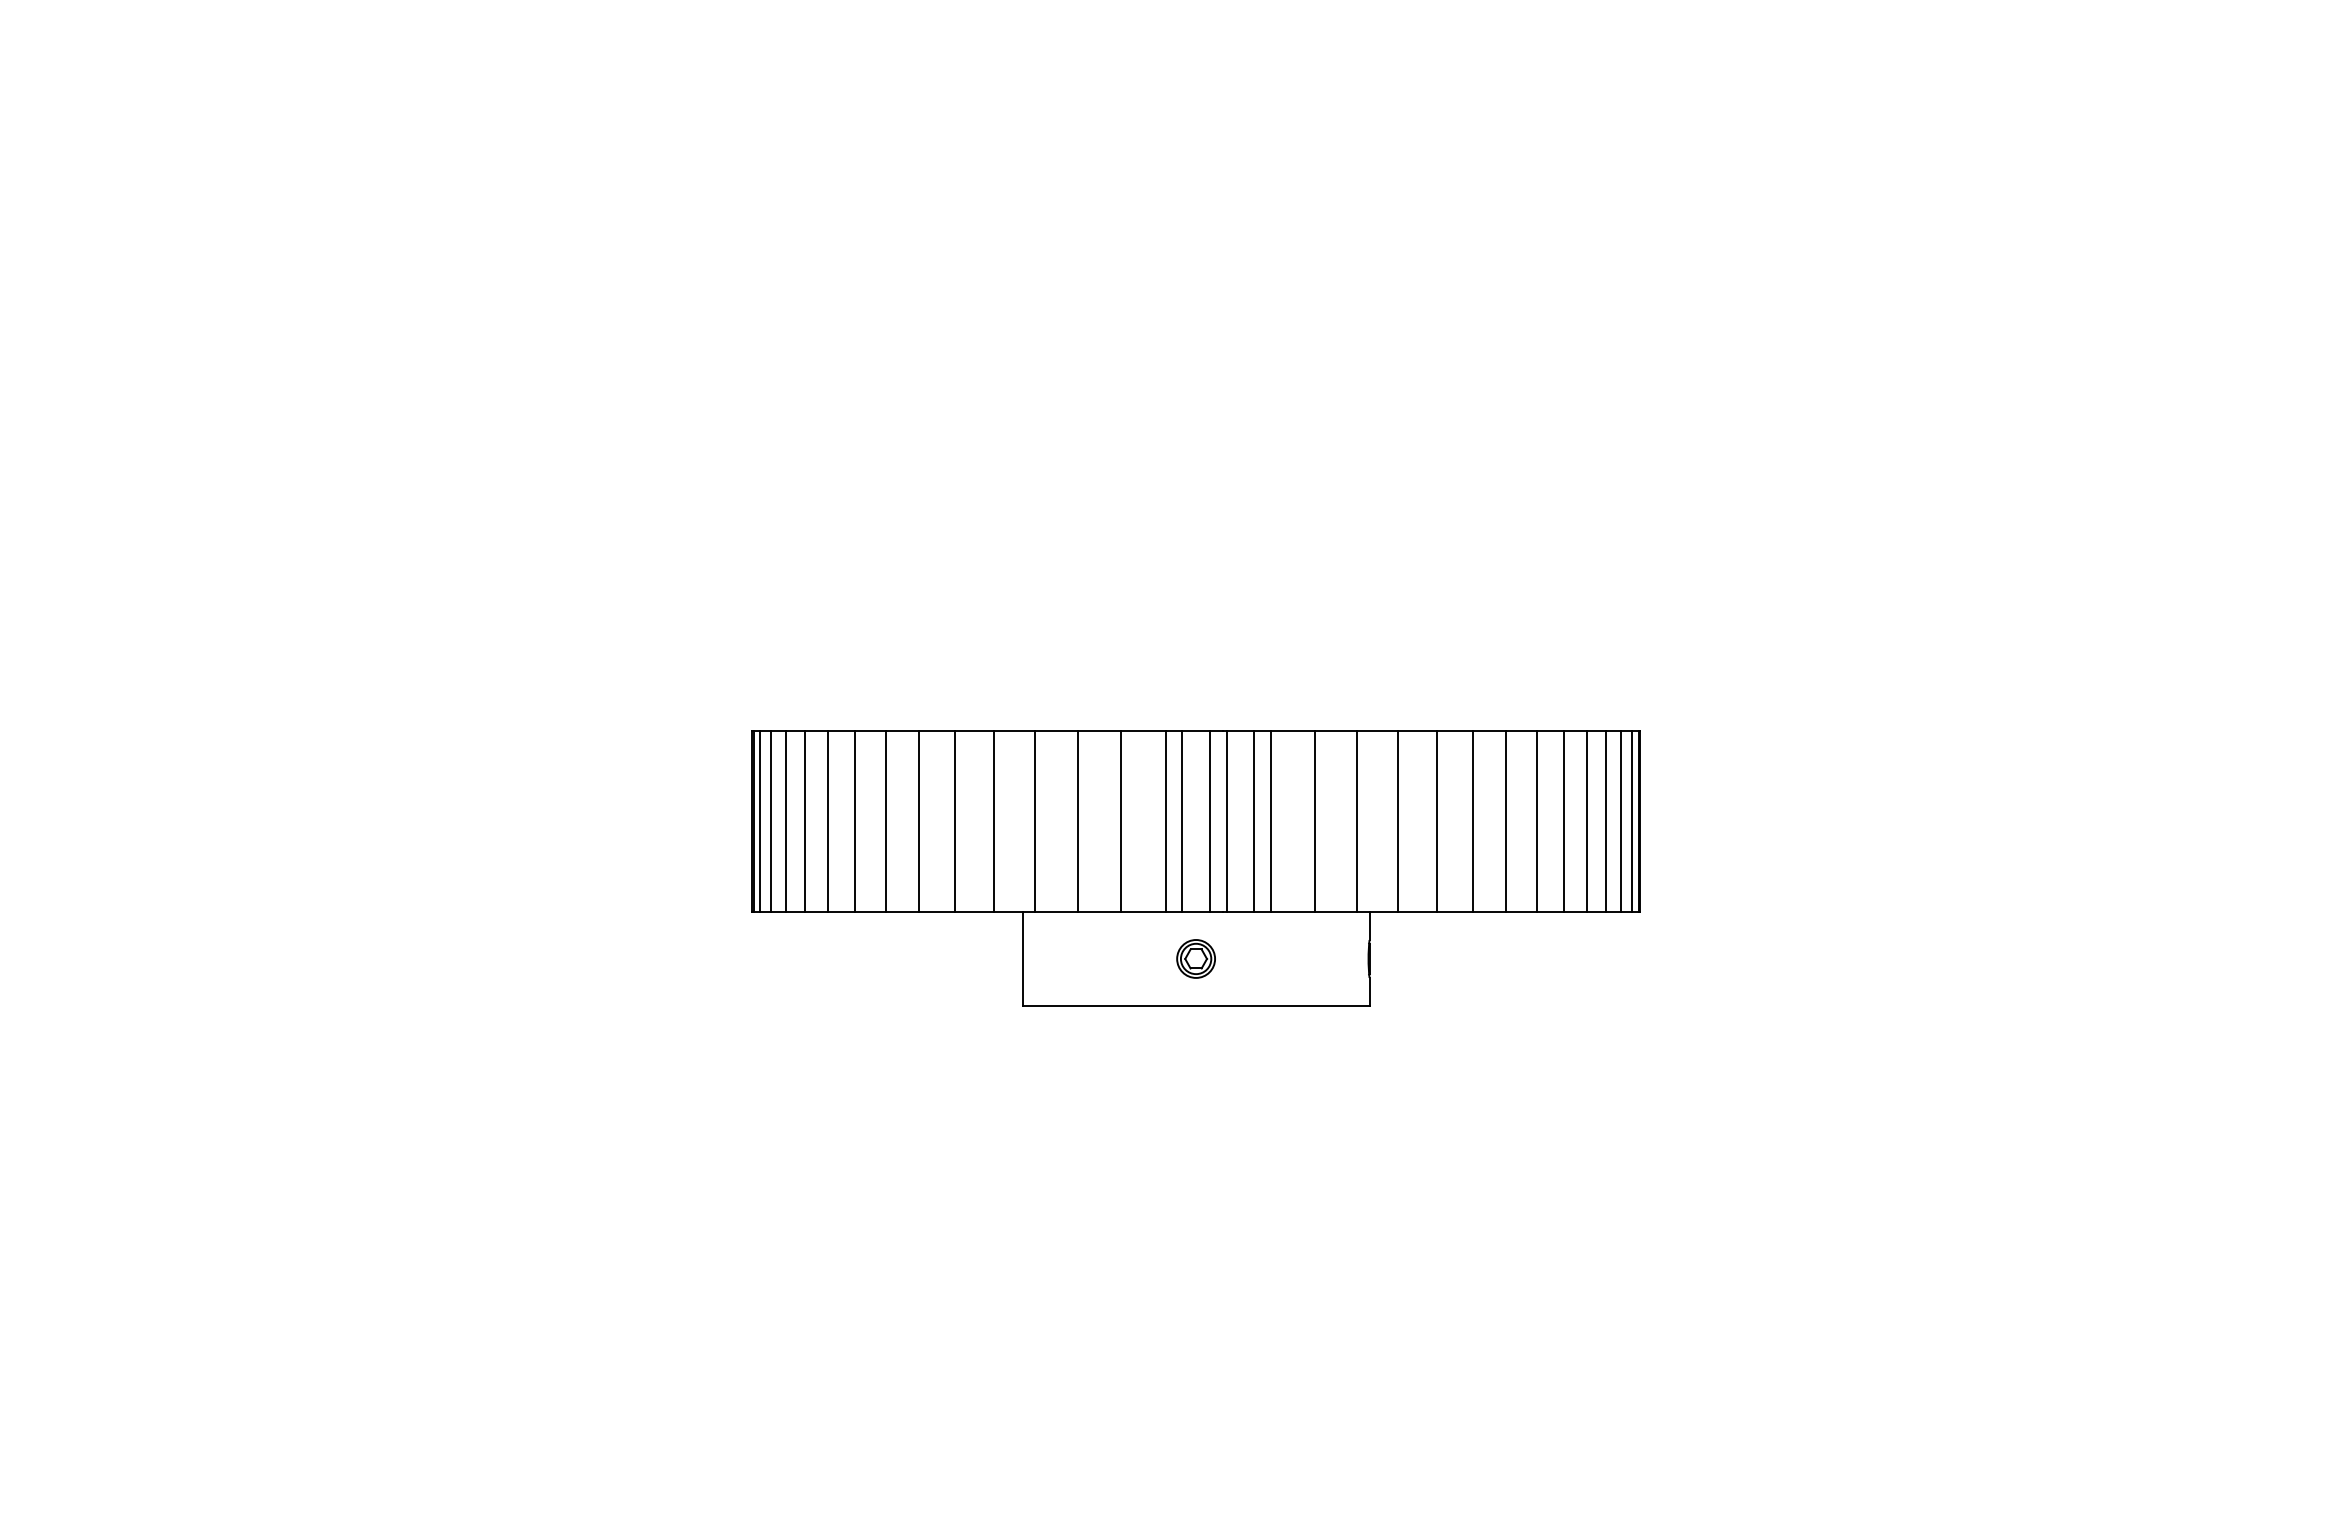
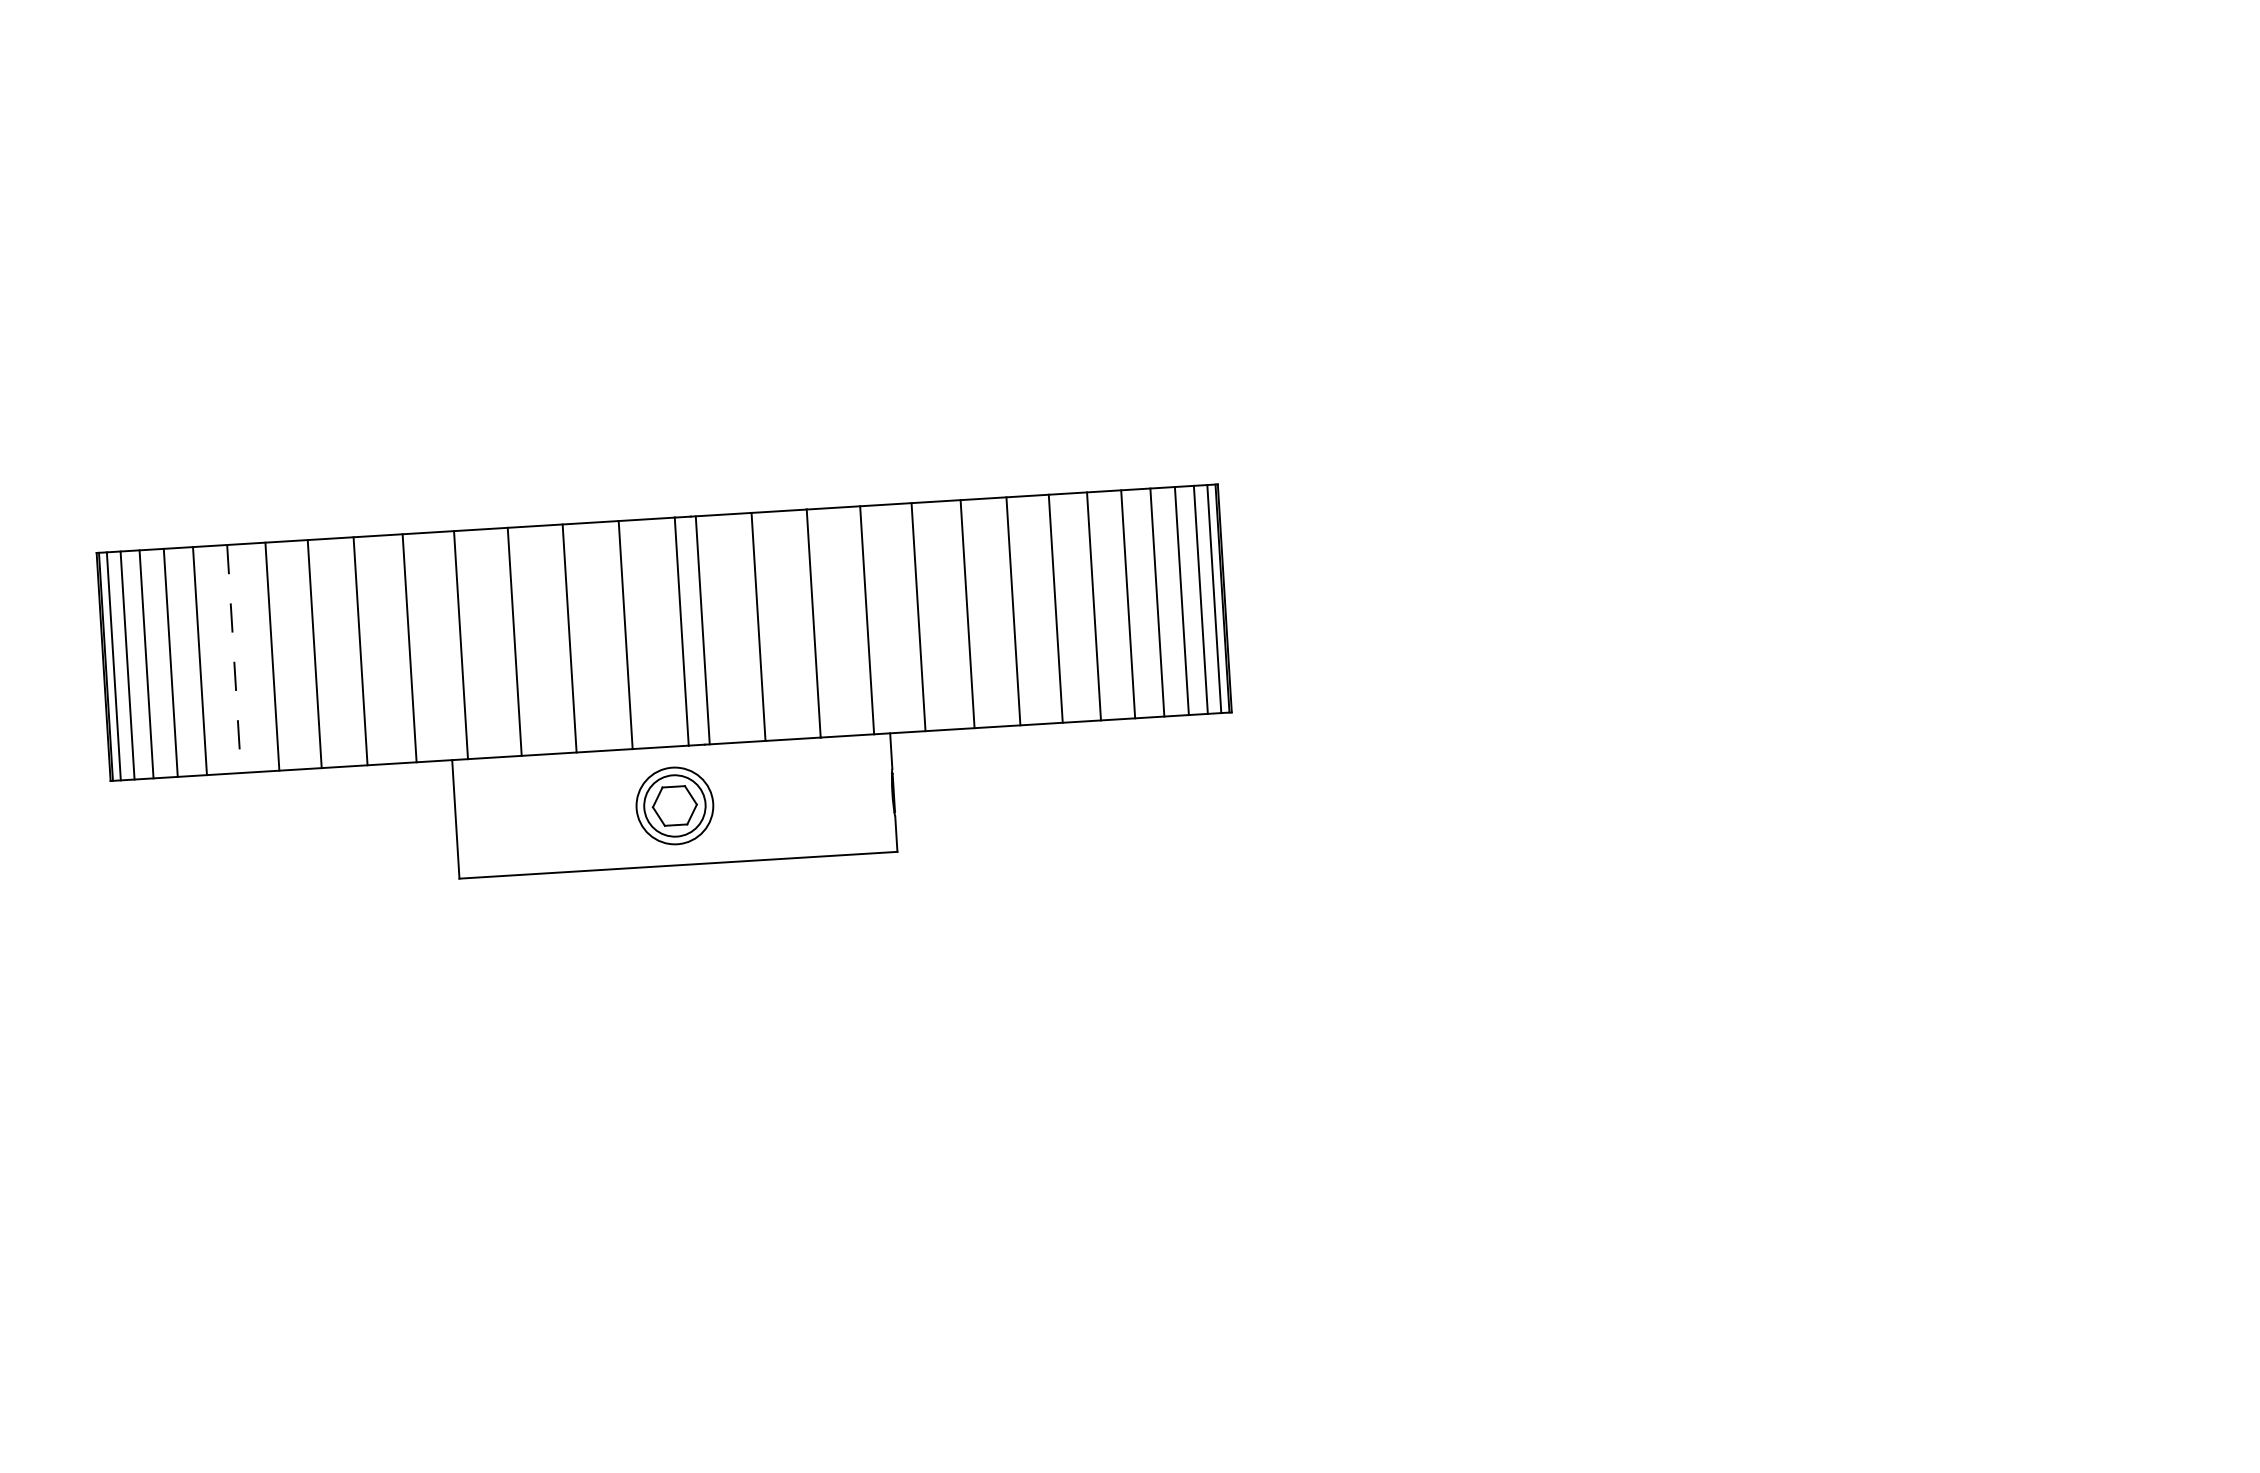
line: (1182, 821) -> (647, 633), removed
line: (1254, 821) -> (737, 628), removed
line: (855, 822) -> (234, 660), solid -> dashed
part: (1195, 958) -> (673, 805), size x1.6

